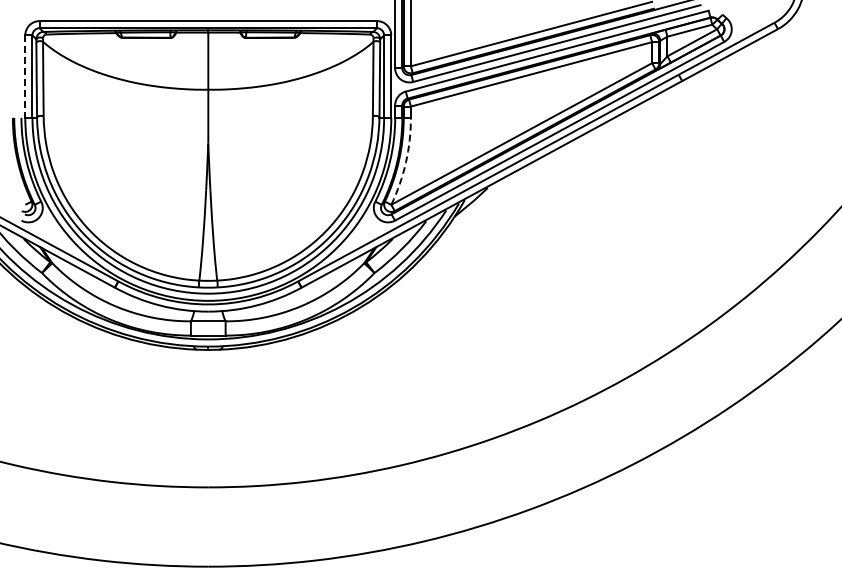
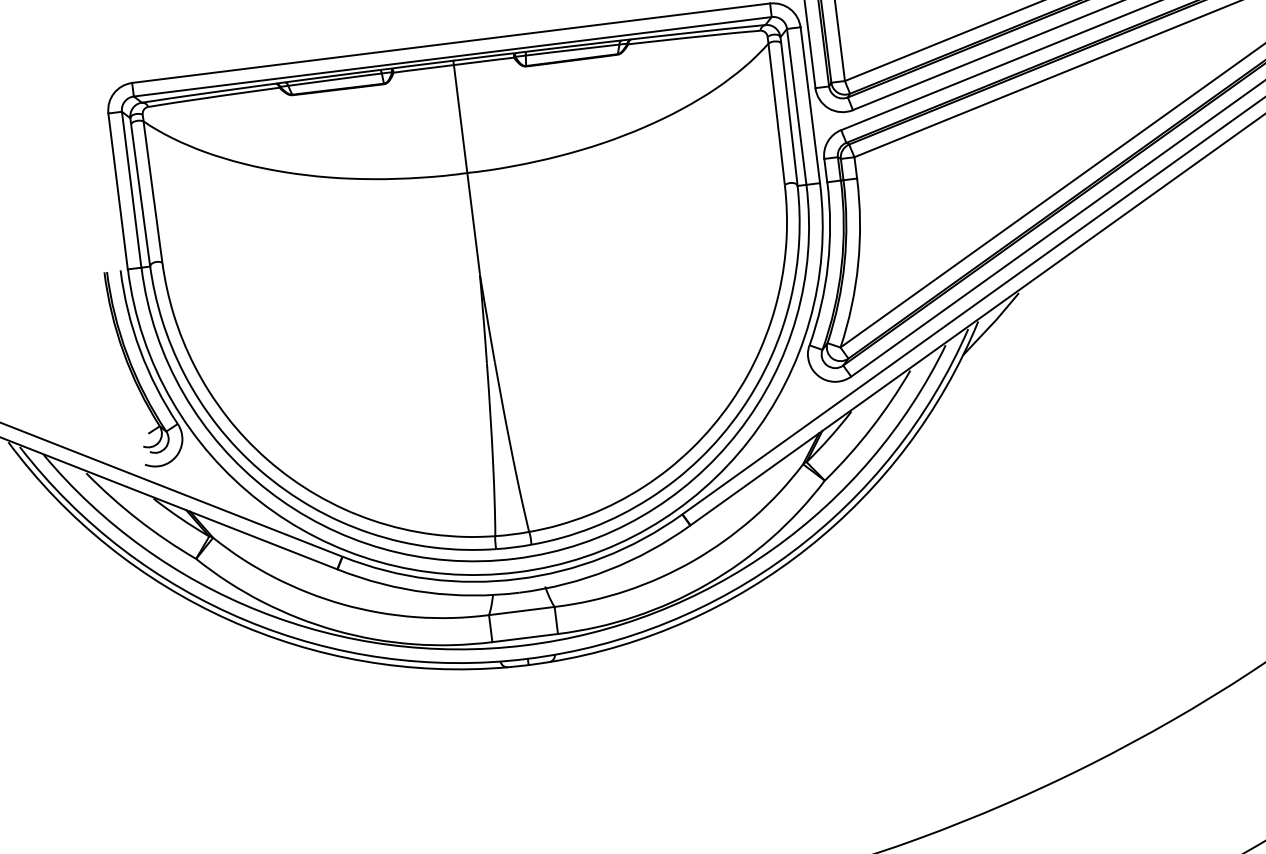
line: (25, 77) -> (118, 193), dashed -> solid
arc: (405, 162) -> (857, 264), dashed -> solid

